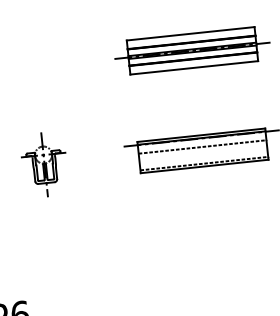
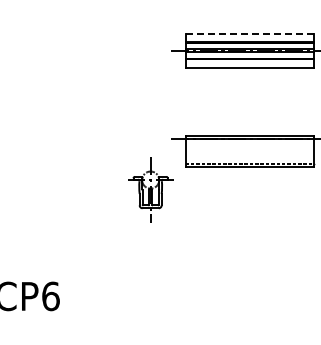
line: (191, 33) -> (250, 33), solid -> dashed
line: (202, 146) -> (249, 147), removed
part: (44, 164) -> (150, 189), moved

